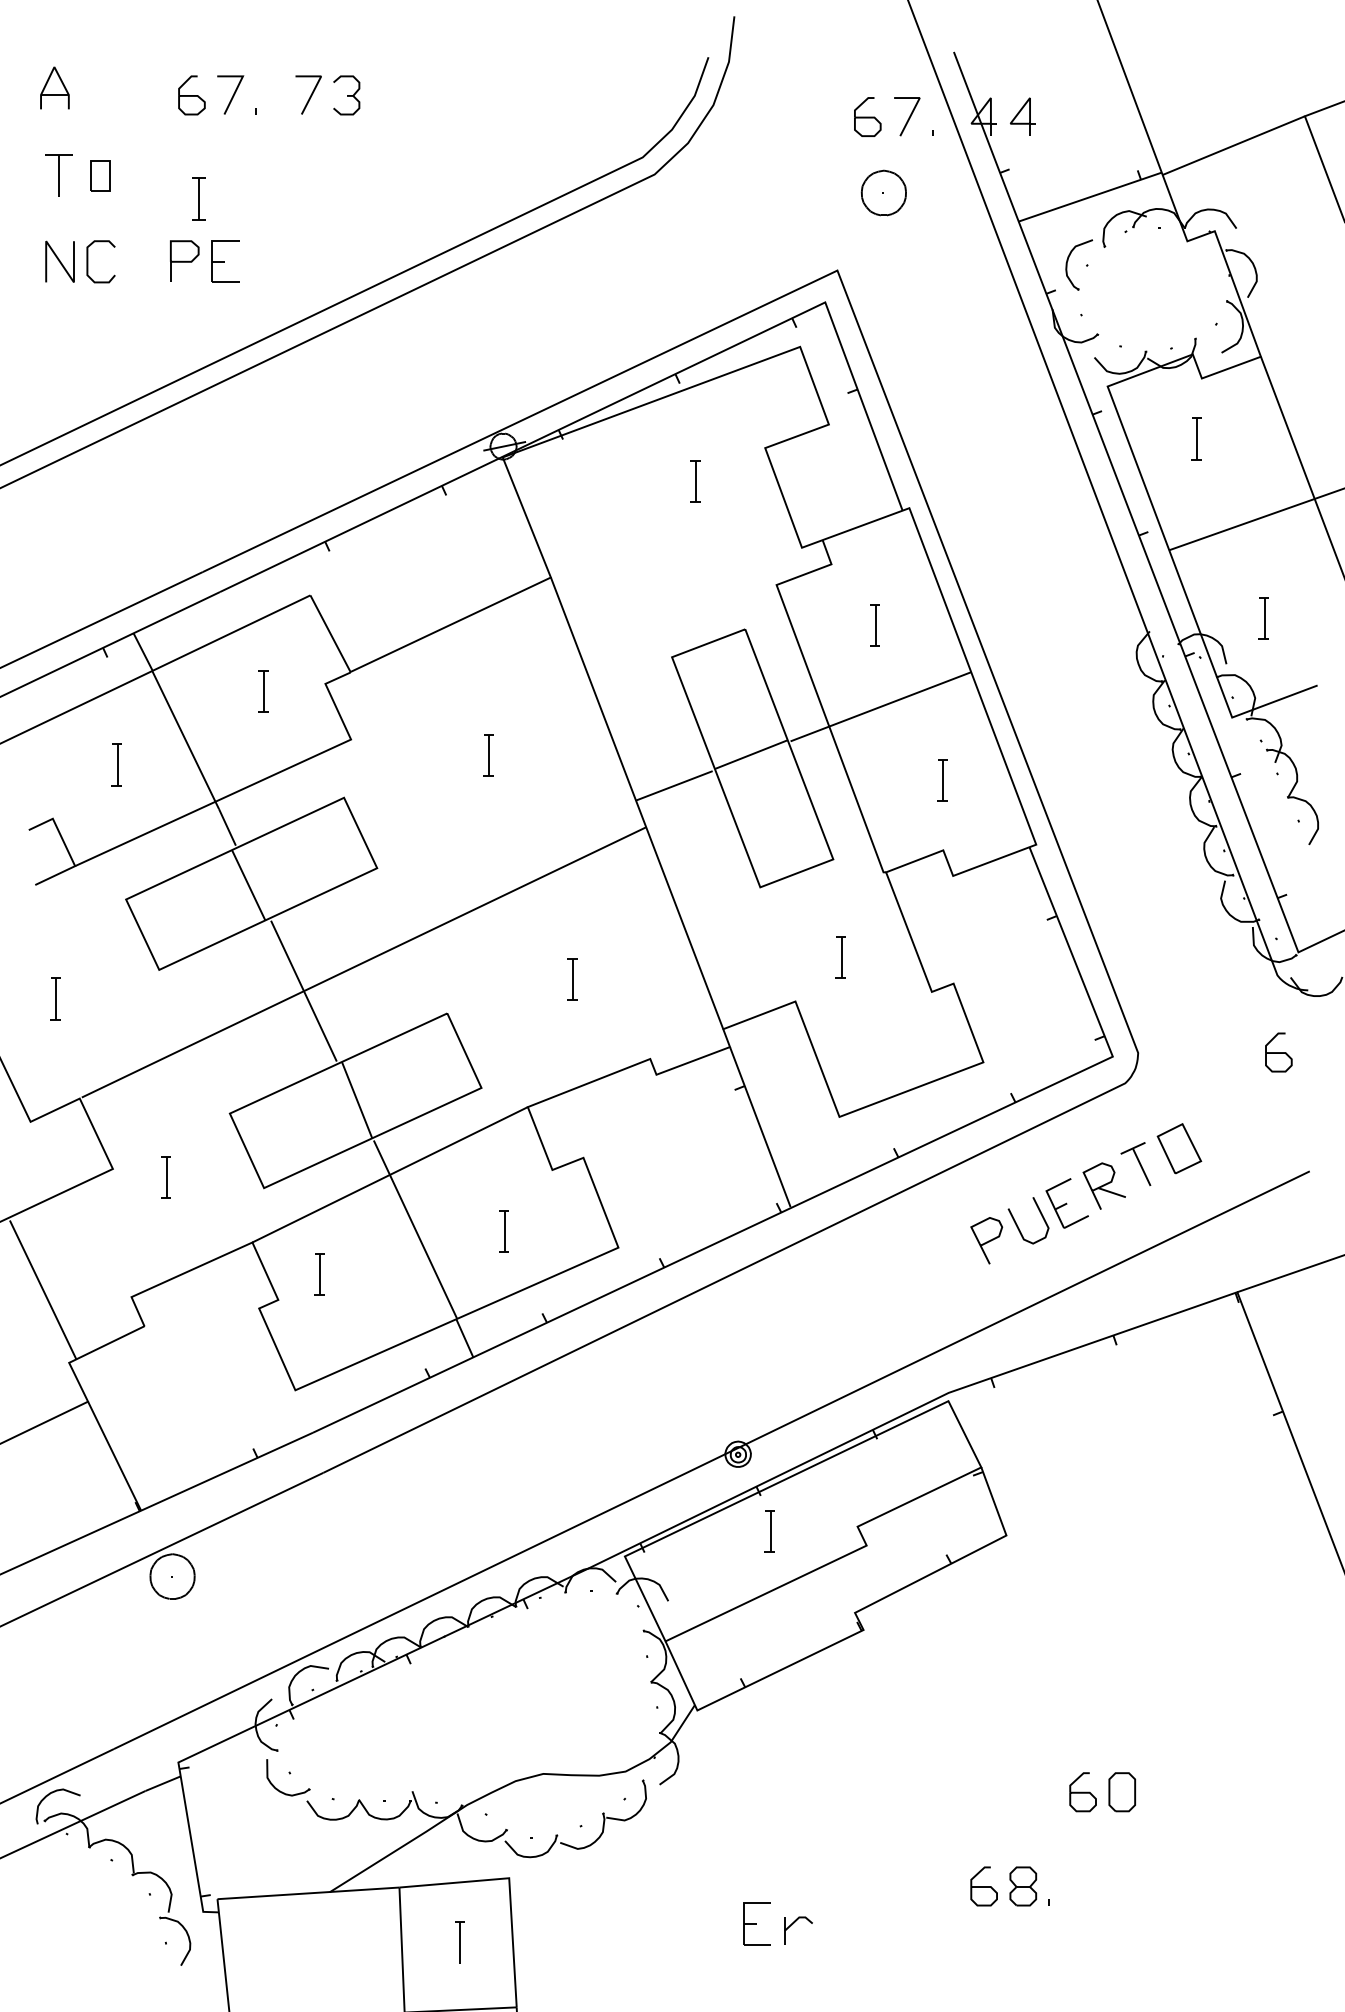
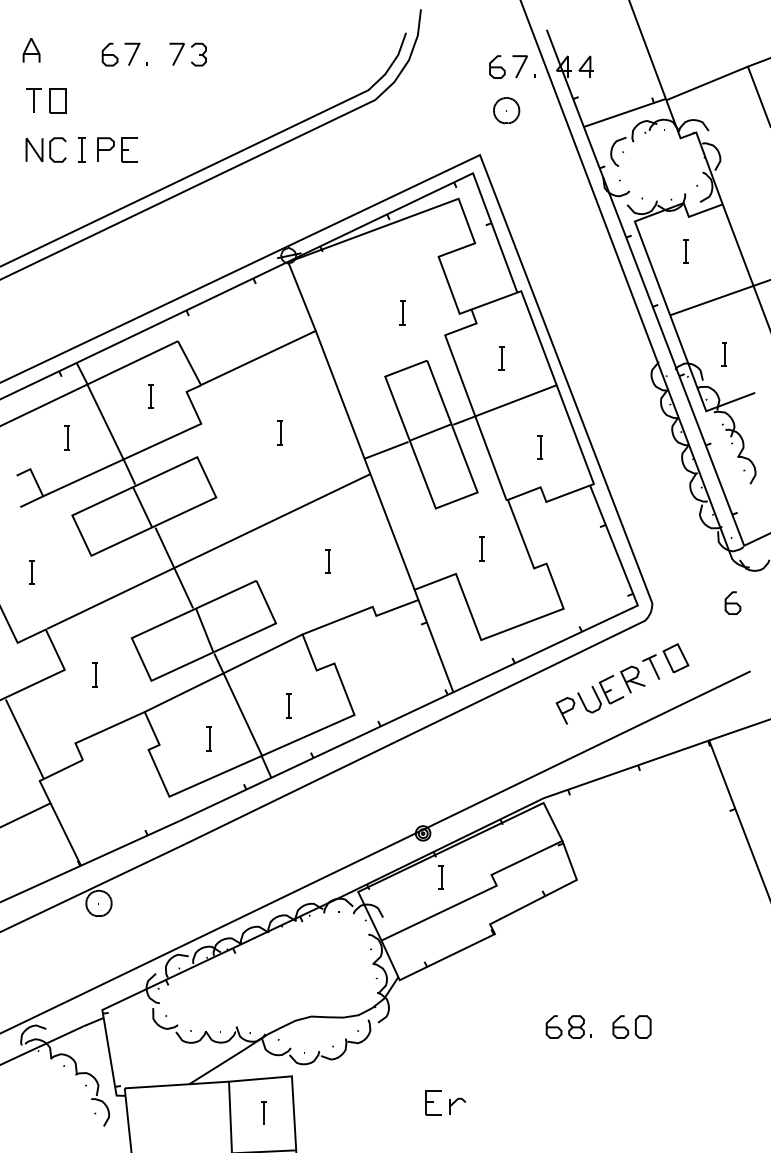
part: (100, 175) -> (57, 100), size x1.43
part: (197, 198) -> (81, 149), moved
part: (695, 480) -> (402, 312), moved
part: (318, 1272) -> (208, 738), moved
part: (1009, 1885) -> (568, 1026), moved

